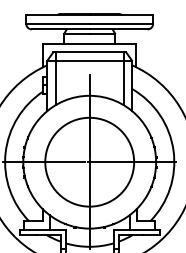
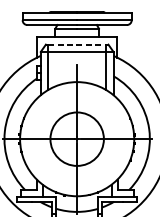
line: (89, 52) -> (76, 44), solid -> dashed
circle: (89, 161) -> (76, 138), size x0.7

